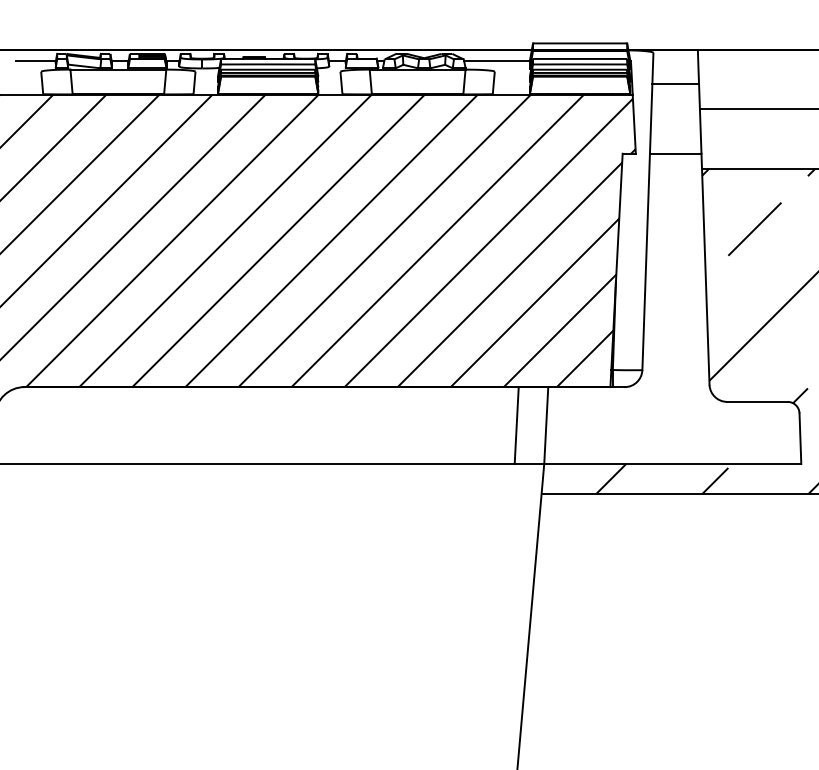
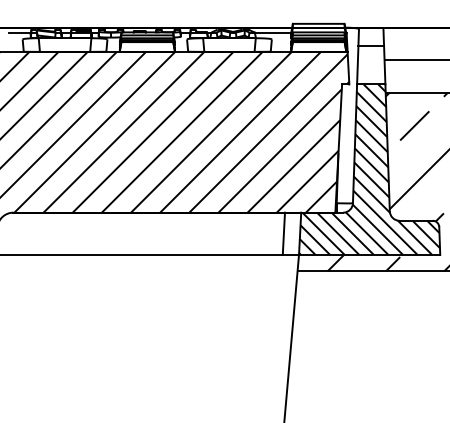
hatch: (672, 308) -> (369, 169), added

